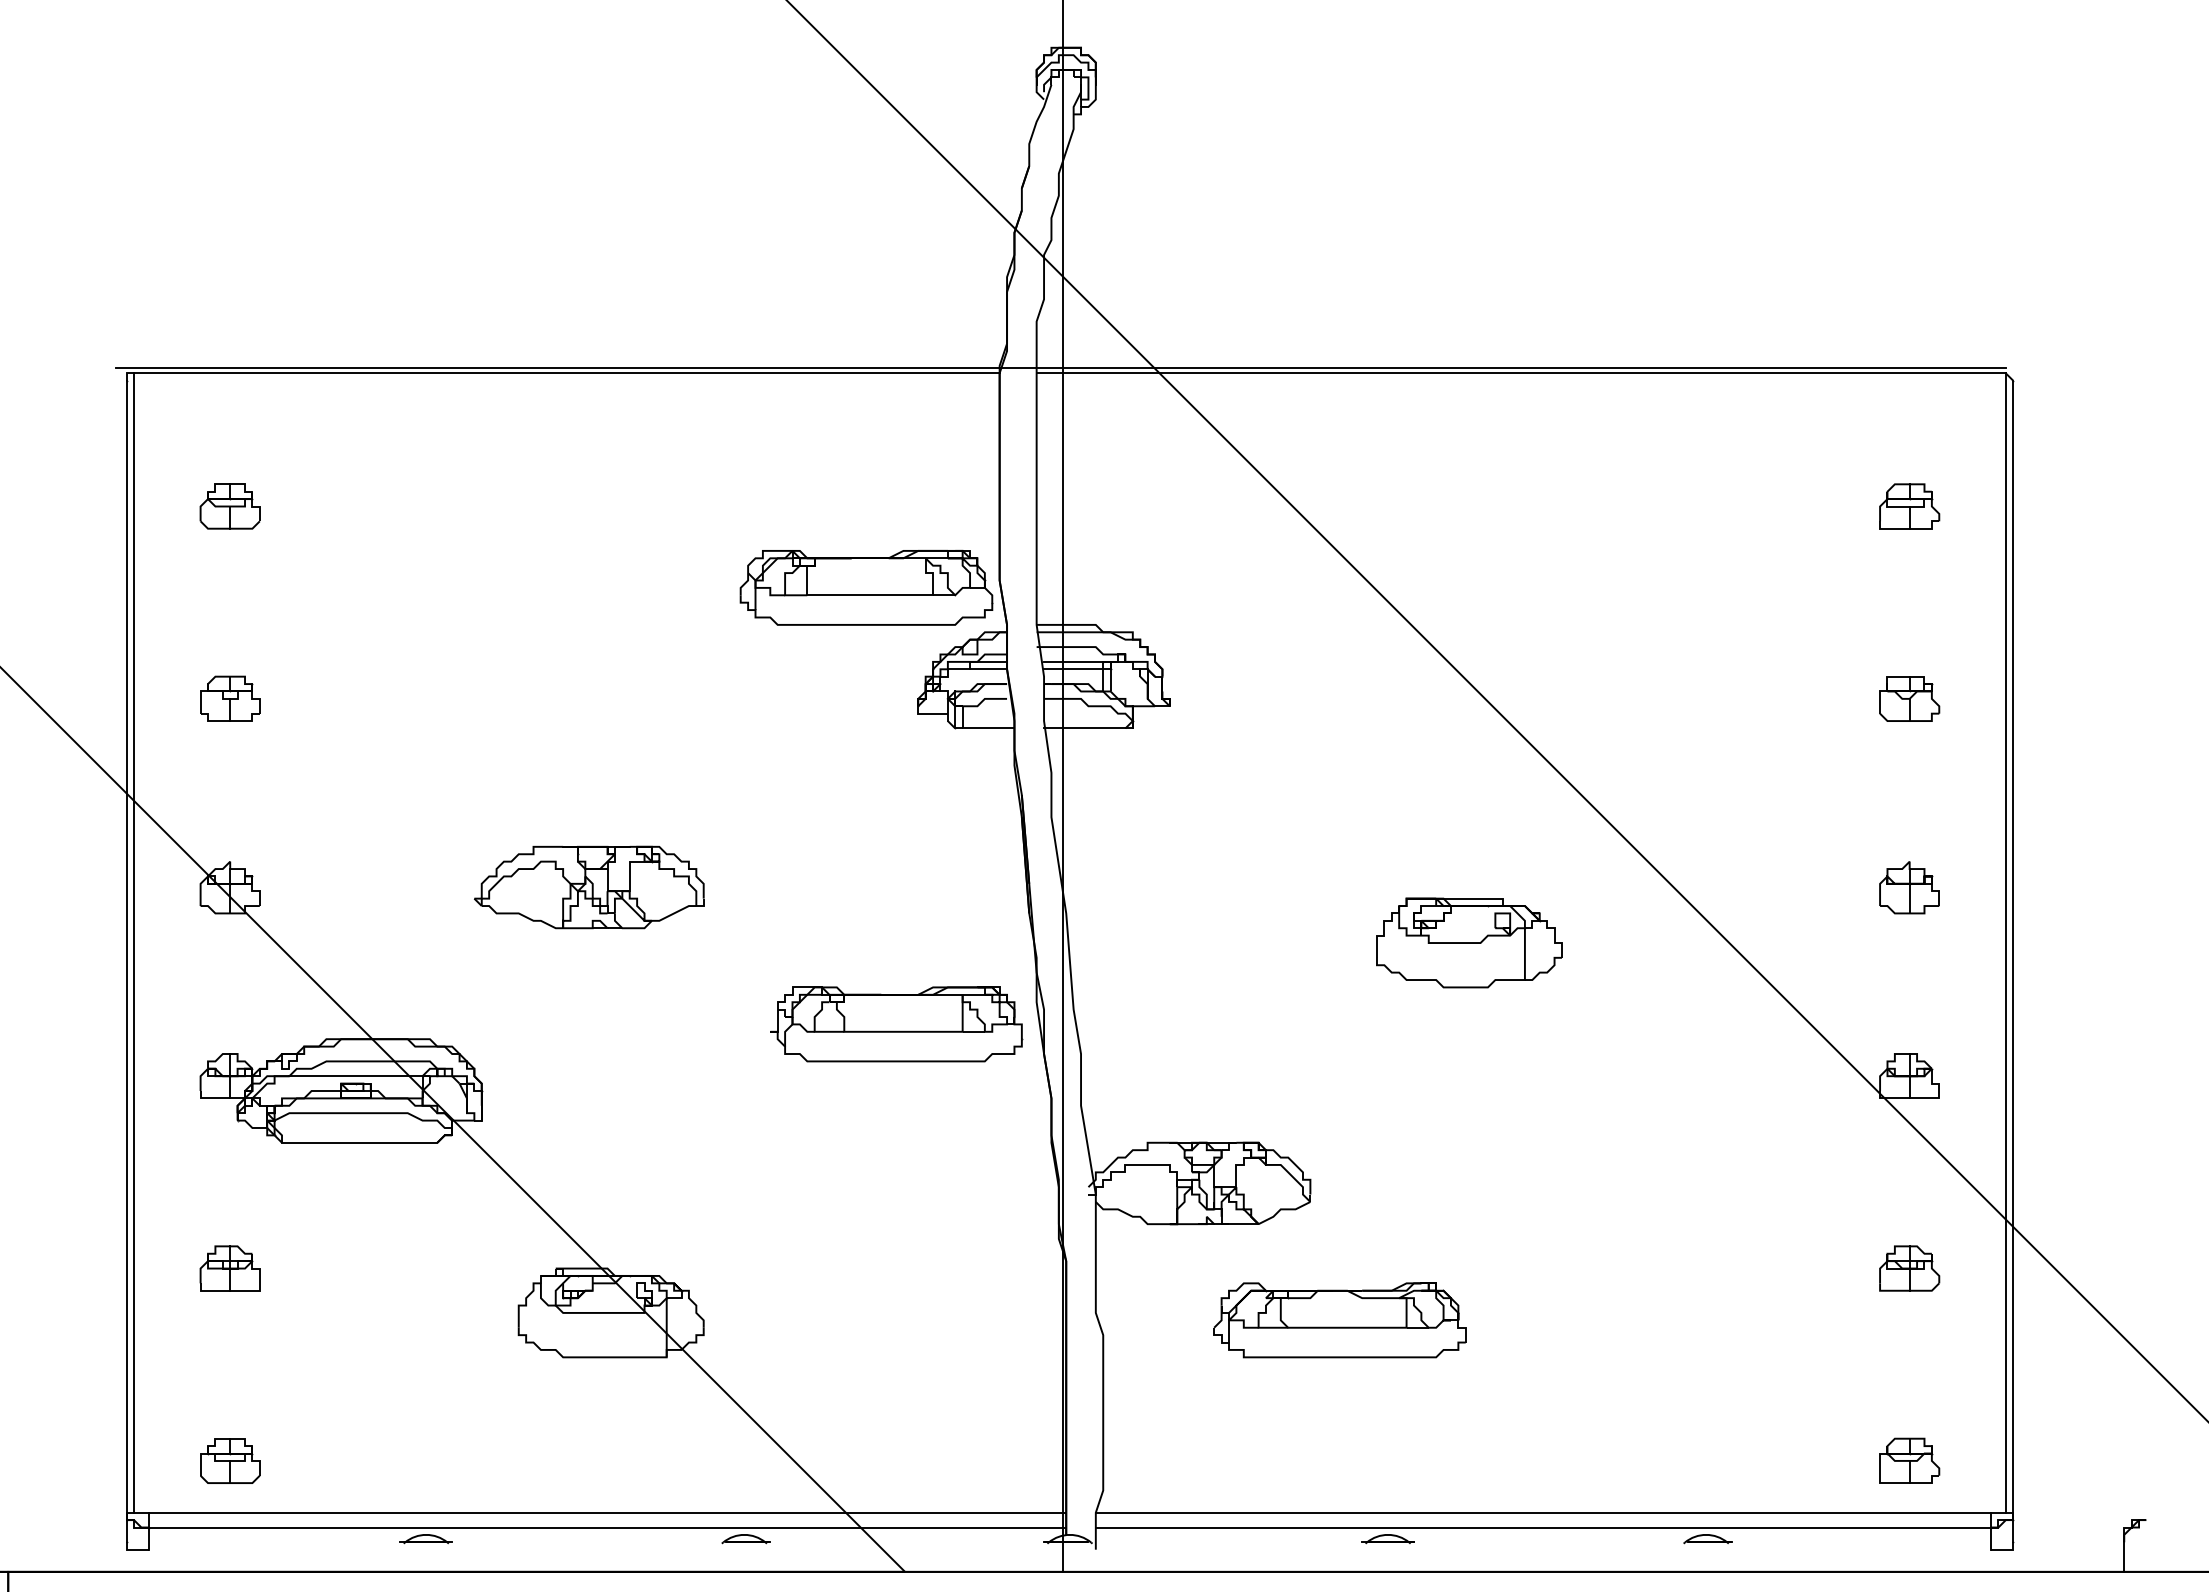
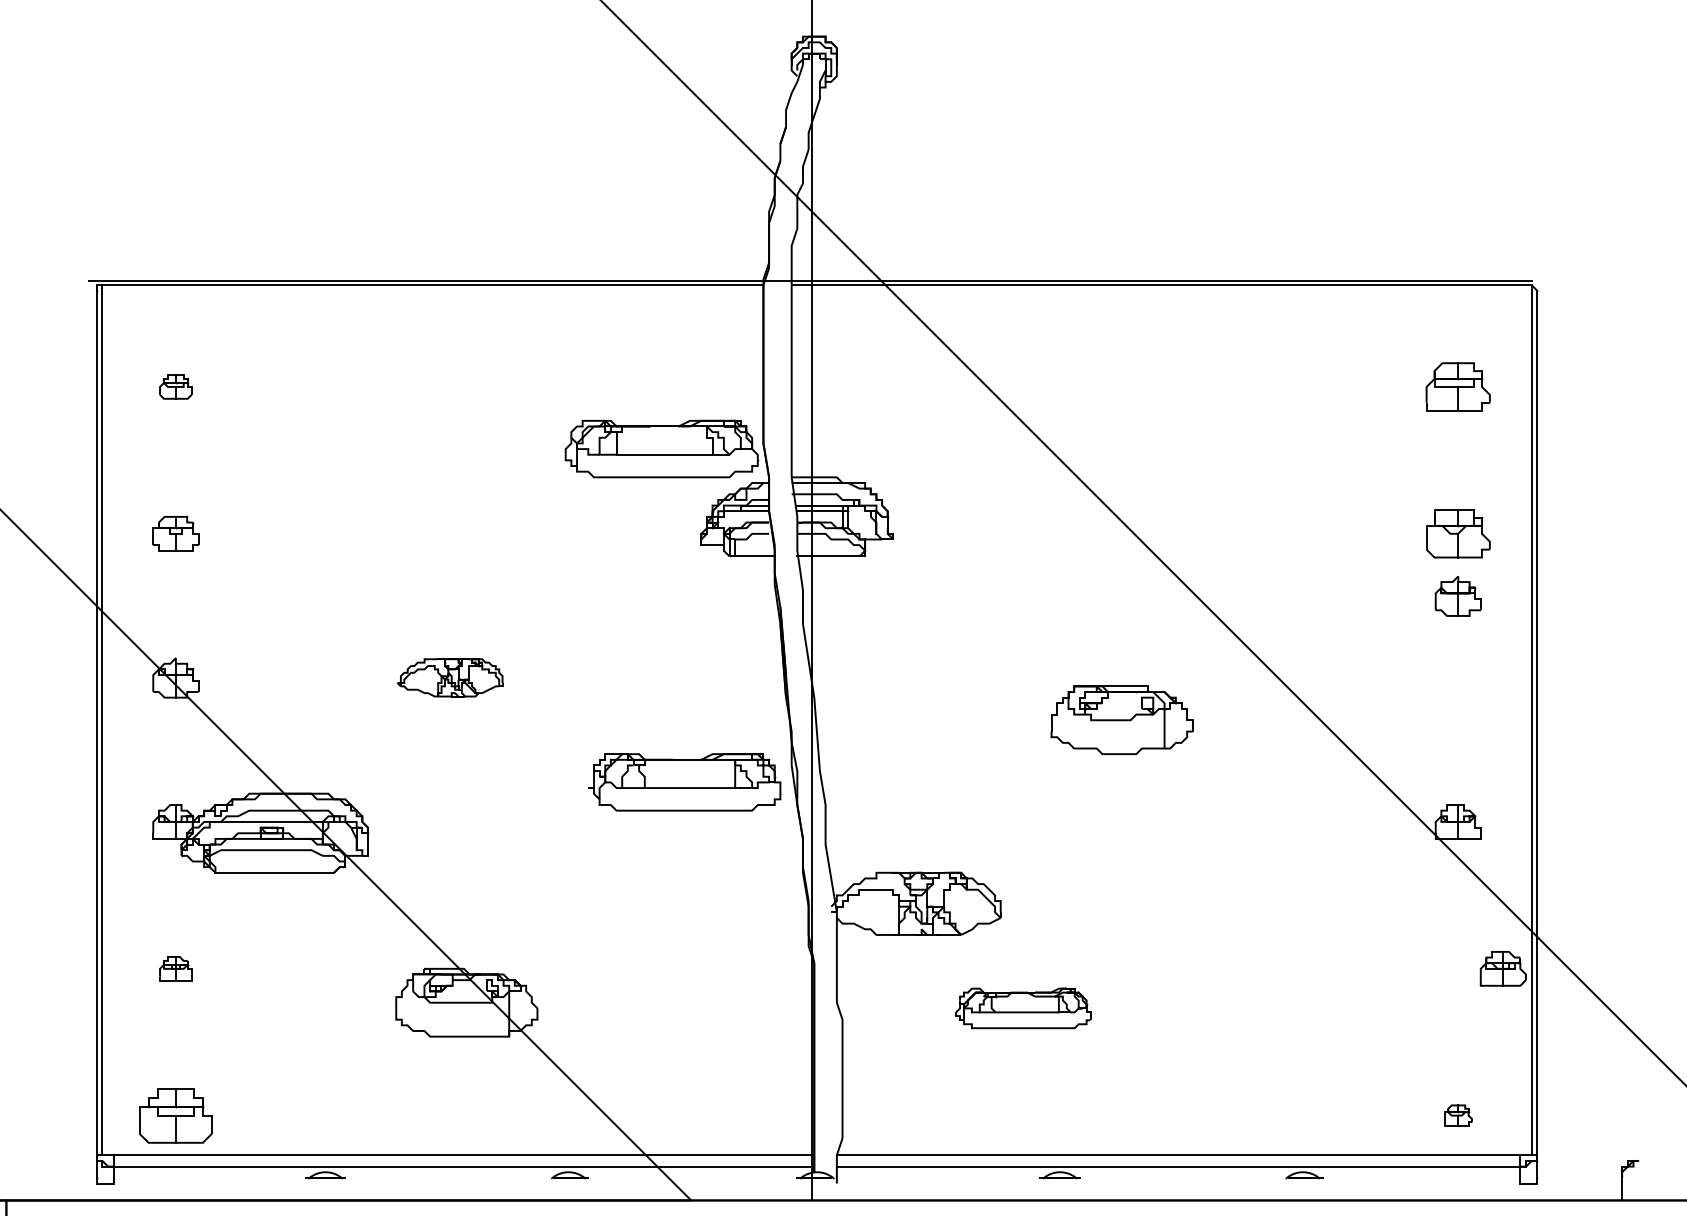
part: (229, 506) -> (175, 386), size x0.7
part: (1909, 506) -> (1458, 386), size x1.4
part: (1909, 698) -> (1458, 533), size x1.4
part: (589, 887) -> (450, 677), size x0.6
part: (1909, 887) -> (1458, 596), moved
part: (229, 1268) -> (175, 968), size x0.7
part: (1909, 1268) -> (1503, 968), moved
part: (1339, 1320) -> (1022, 1008), size x0.7
part: (230, 1460) -> (176, 1115), size x1.6
part: (1909, 1460) -> (1458, 1115), size x0.6

